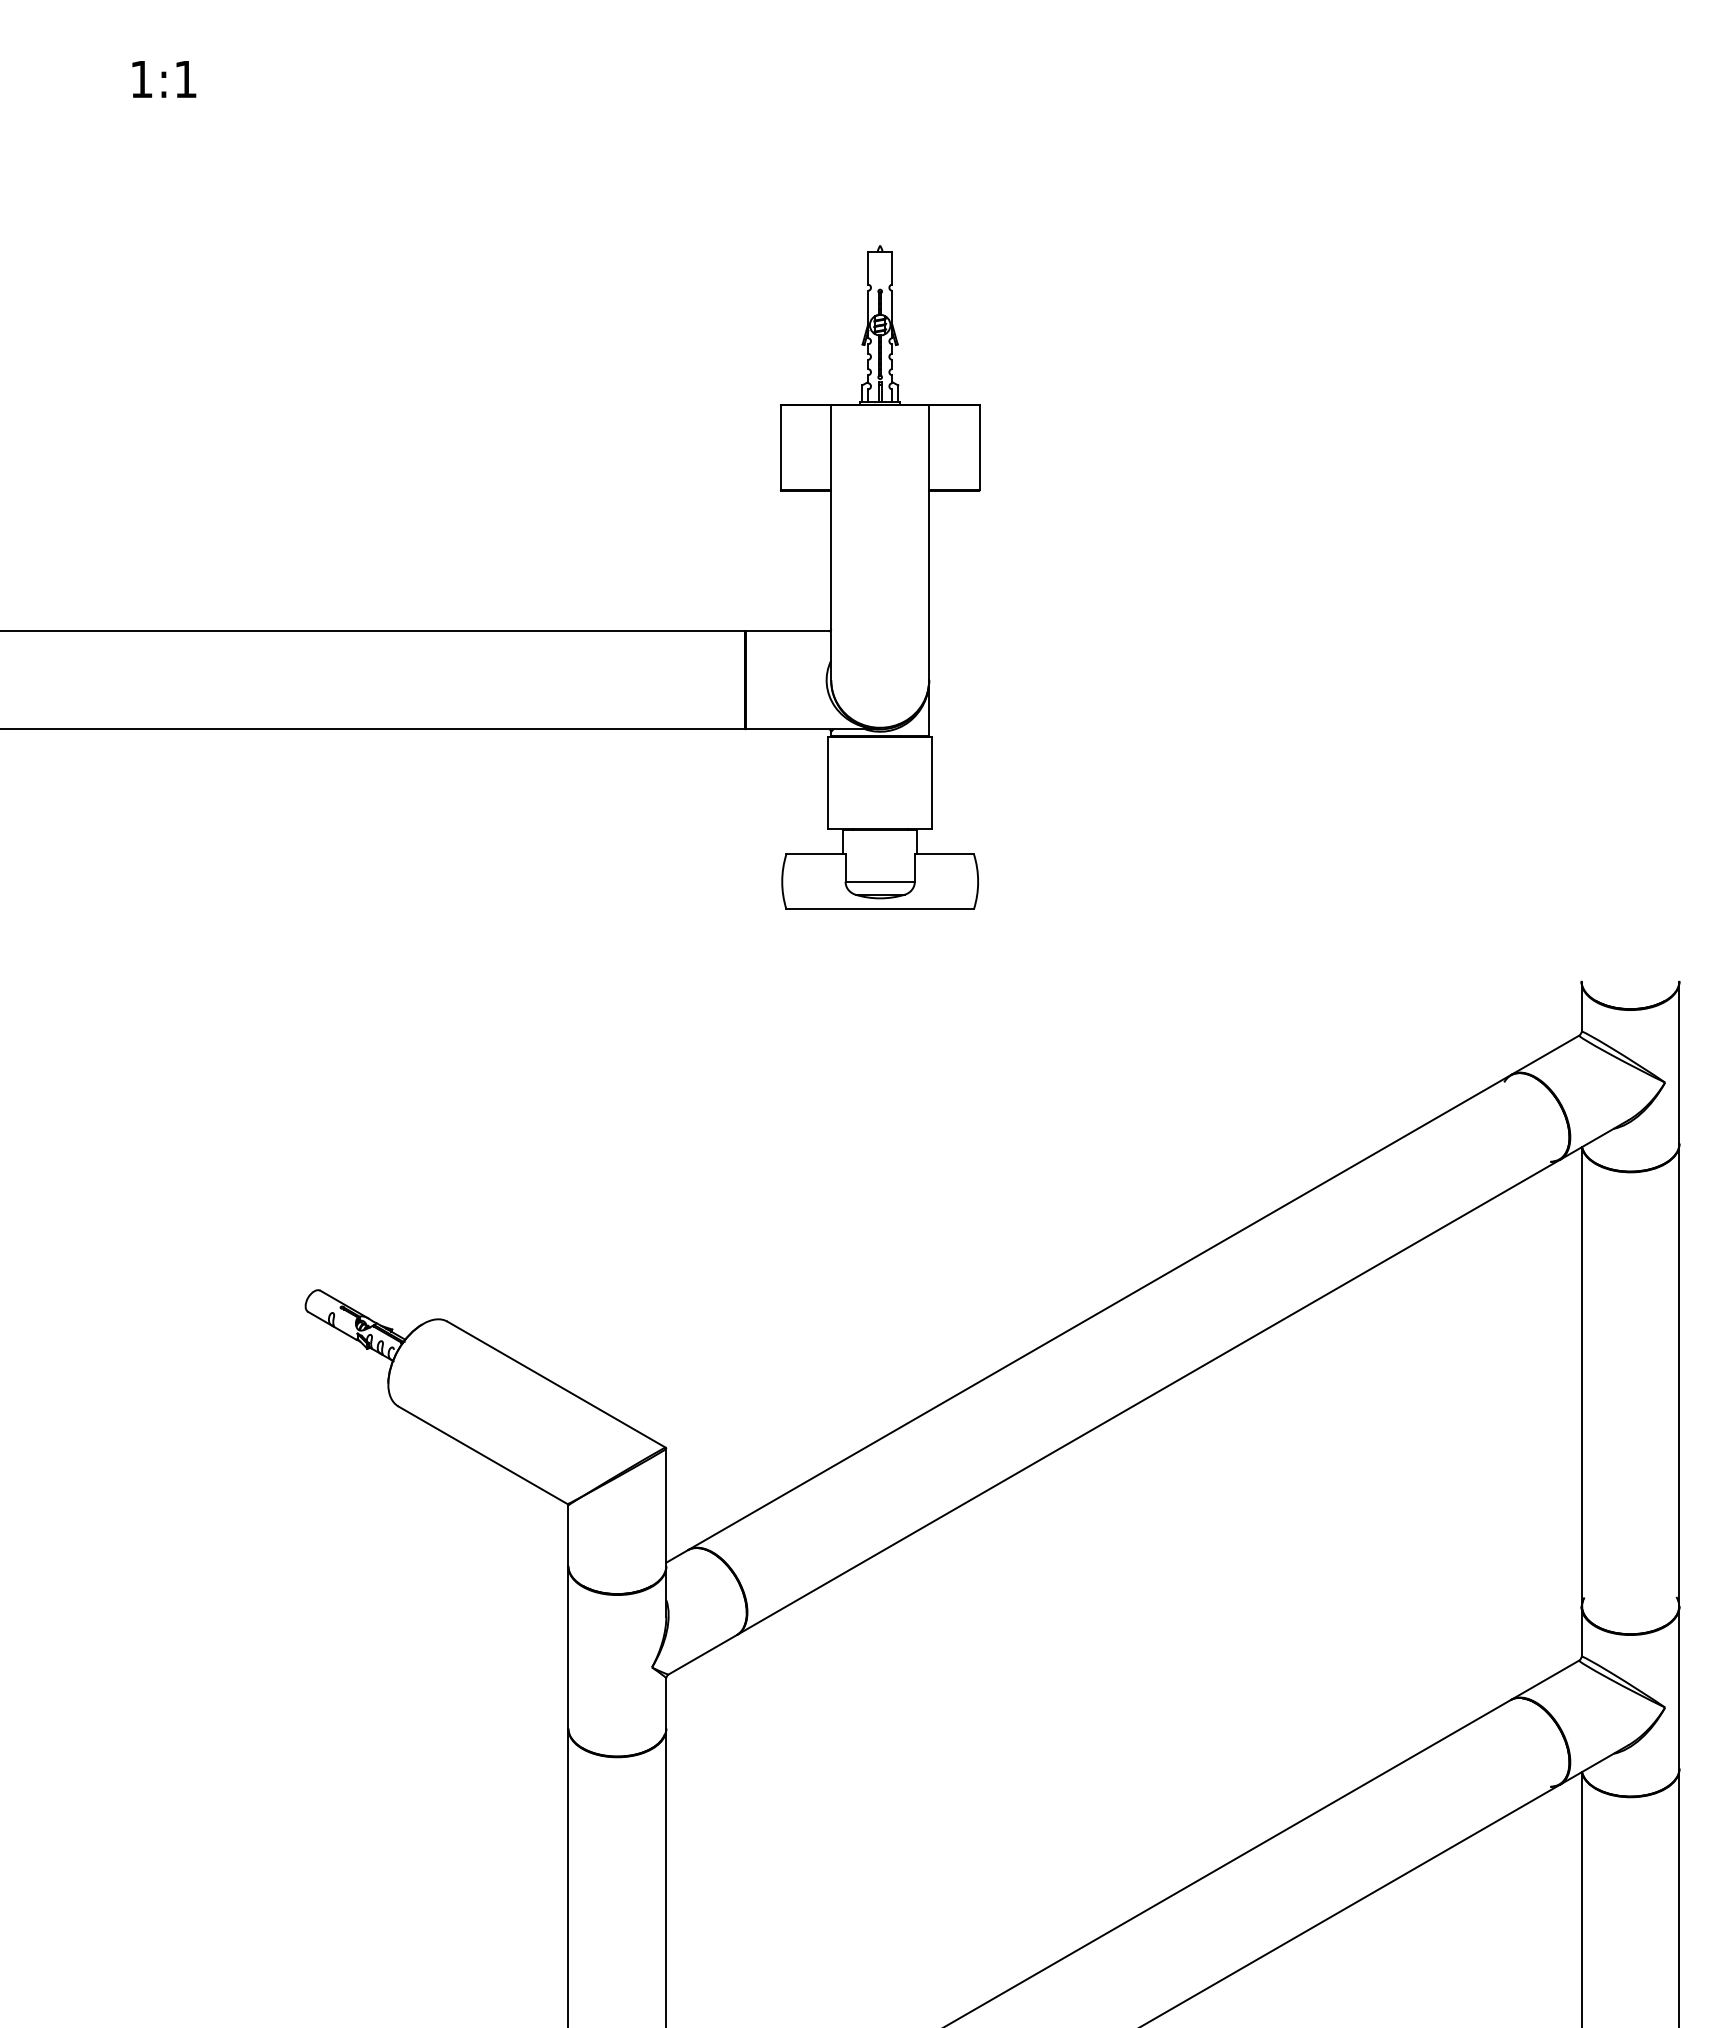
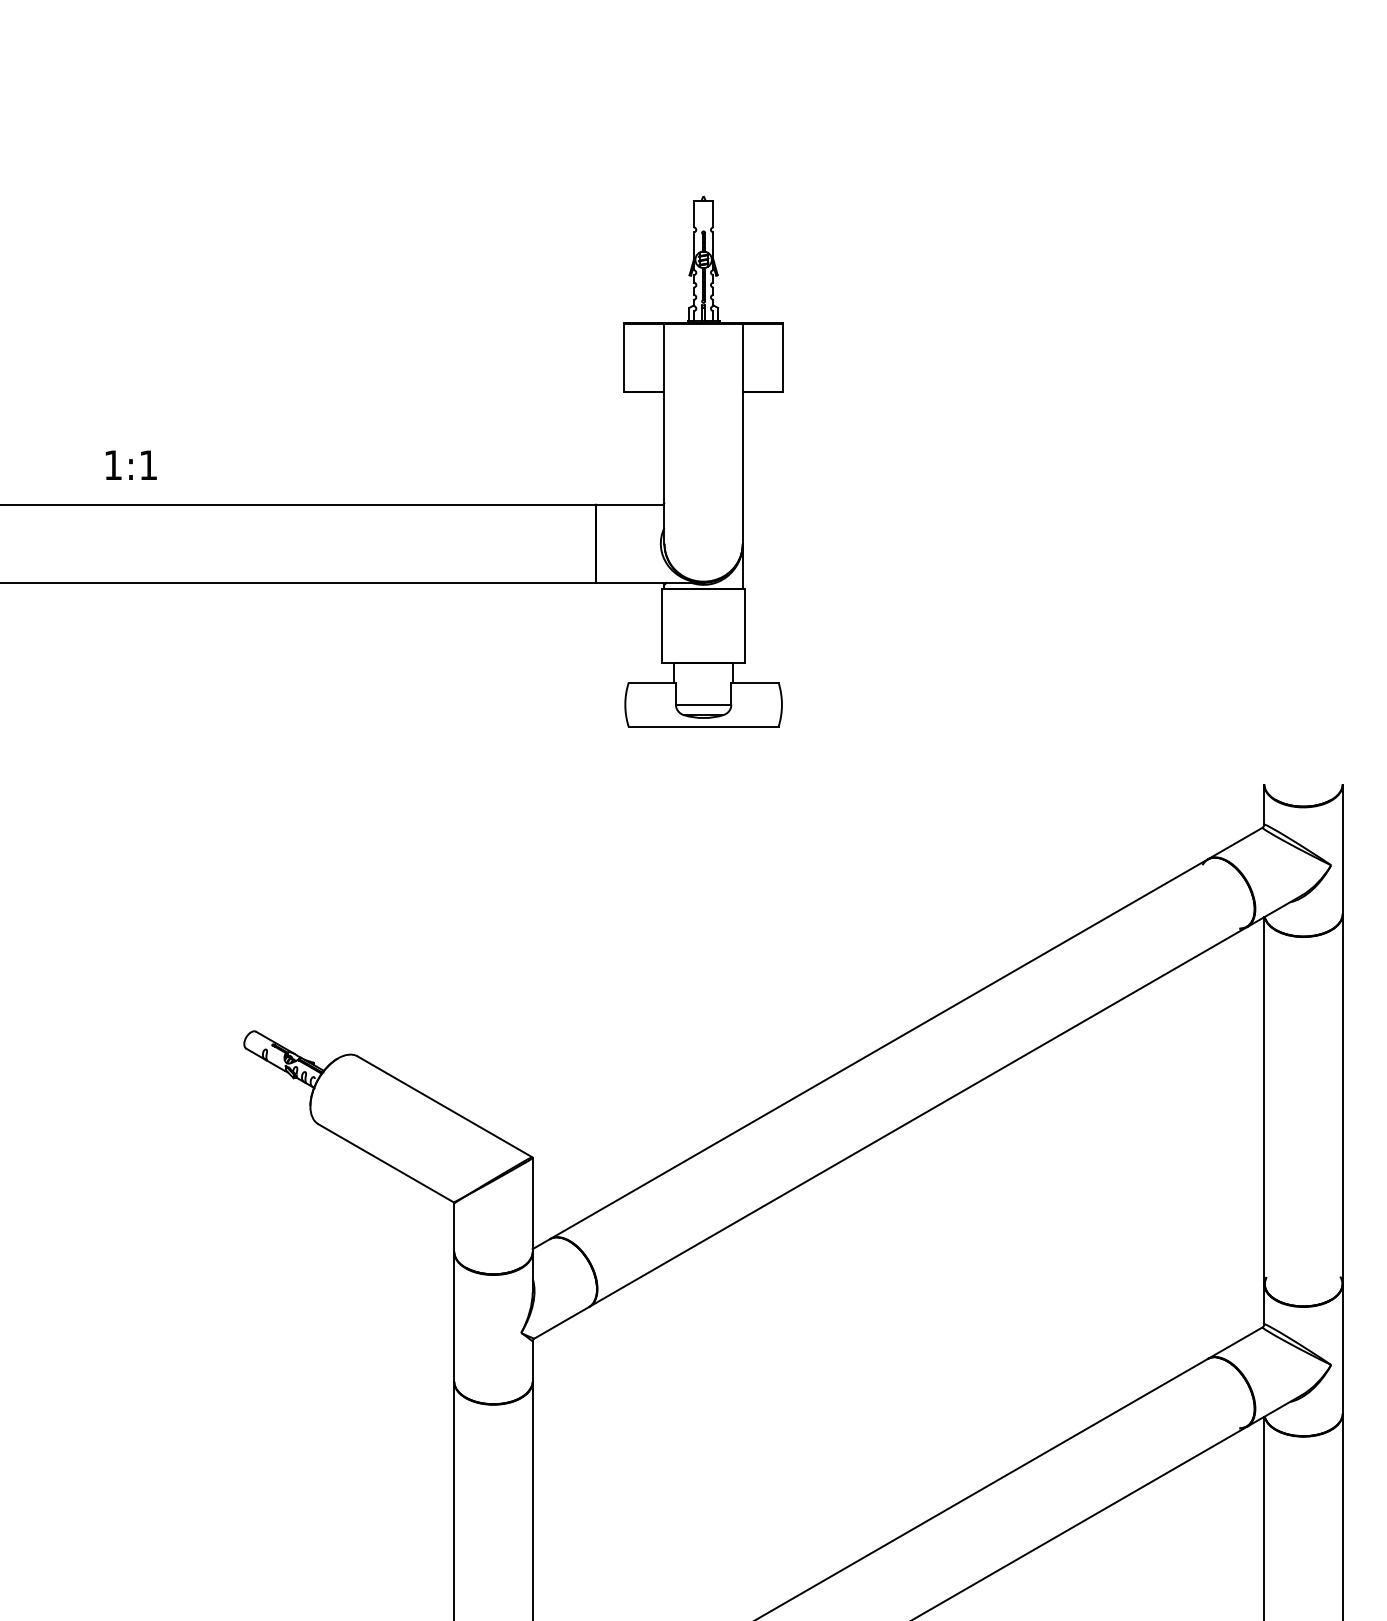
text: (163, 78) -> (130, 464), moved

